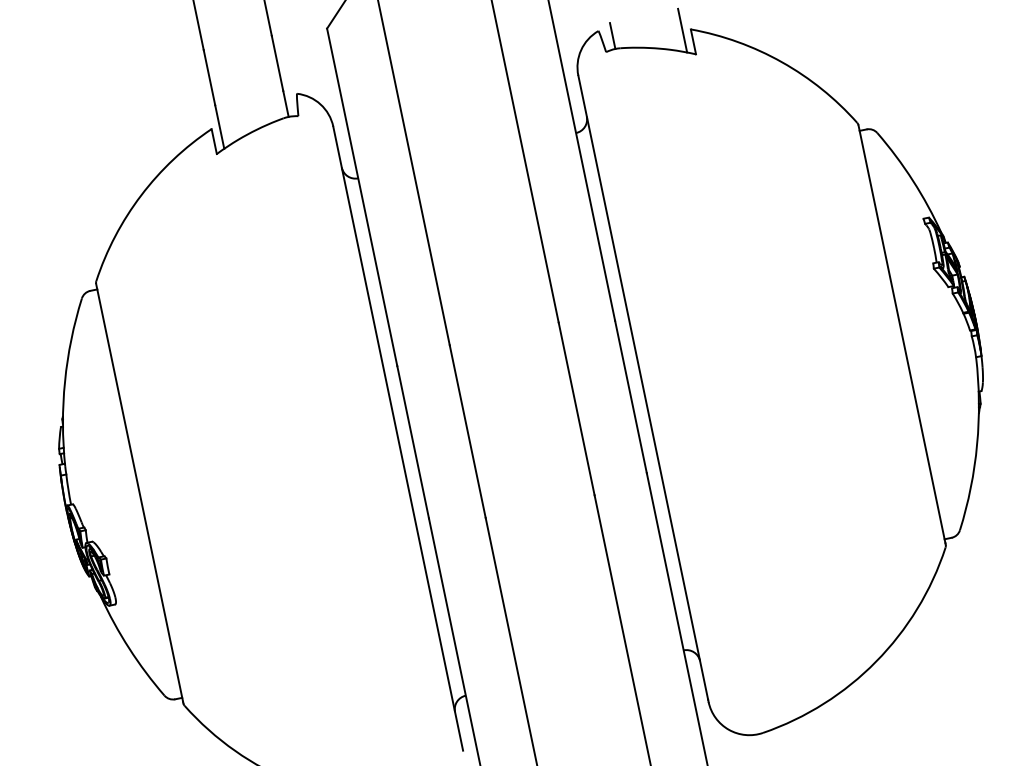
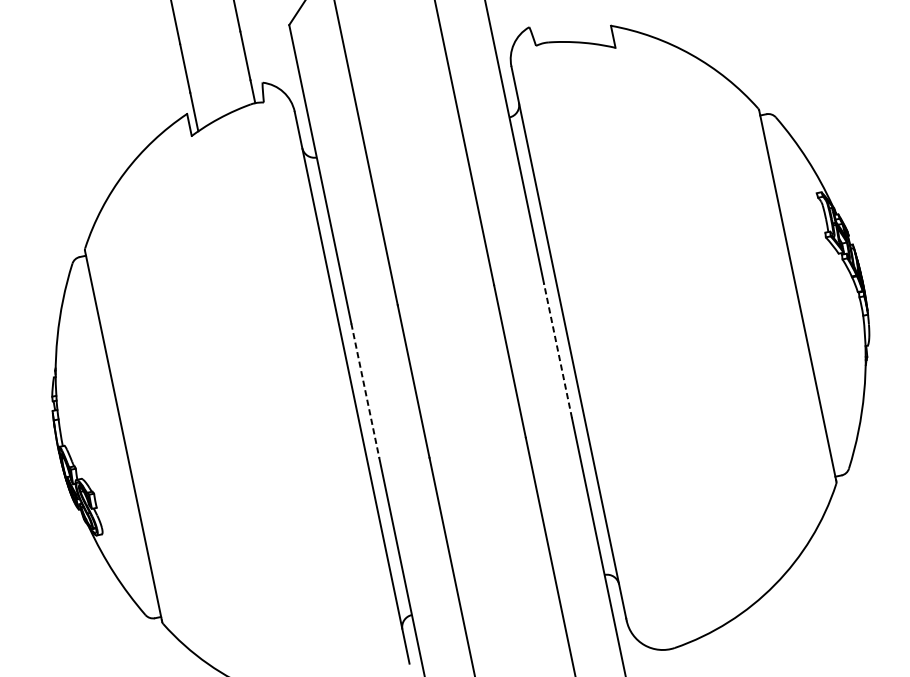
line: (682, 30) -> (603, 26), removed
line: (612, 35) -> (541, 31), removed
line: (630, 396) -> (557, 350), solid -> dashed
line: (413, 442) -> (365, 391), solid -> dashed

